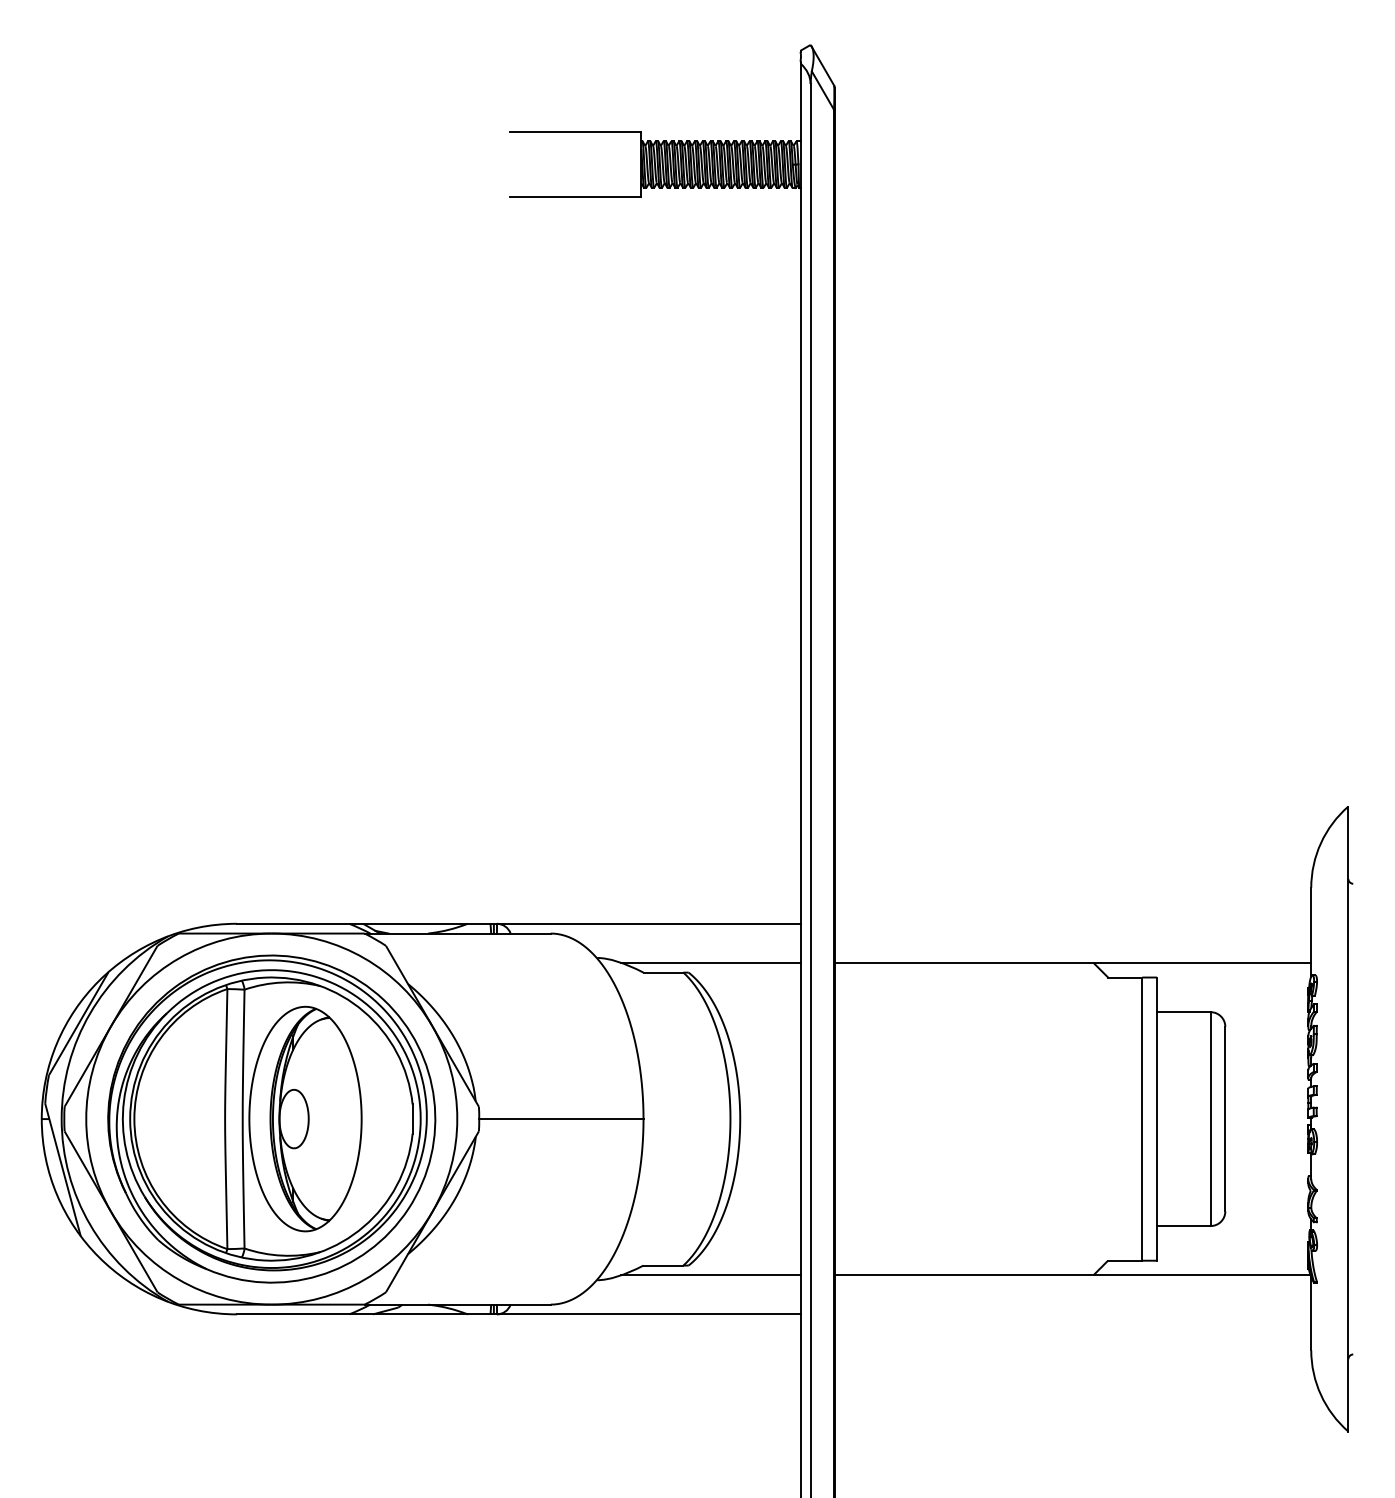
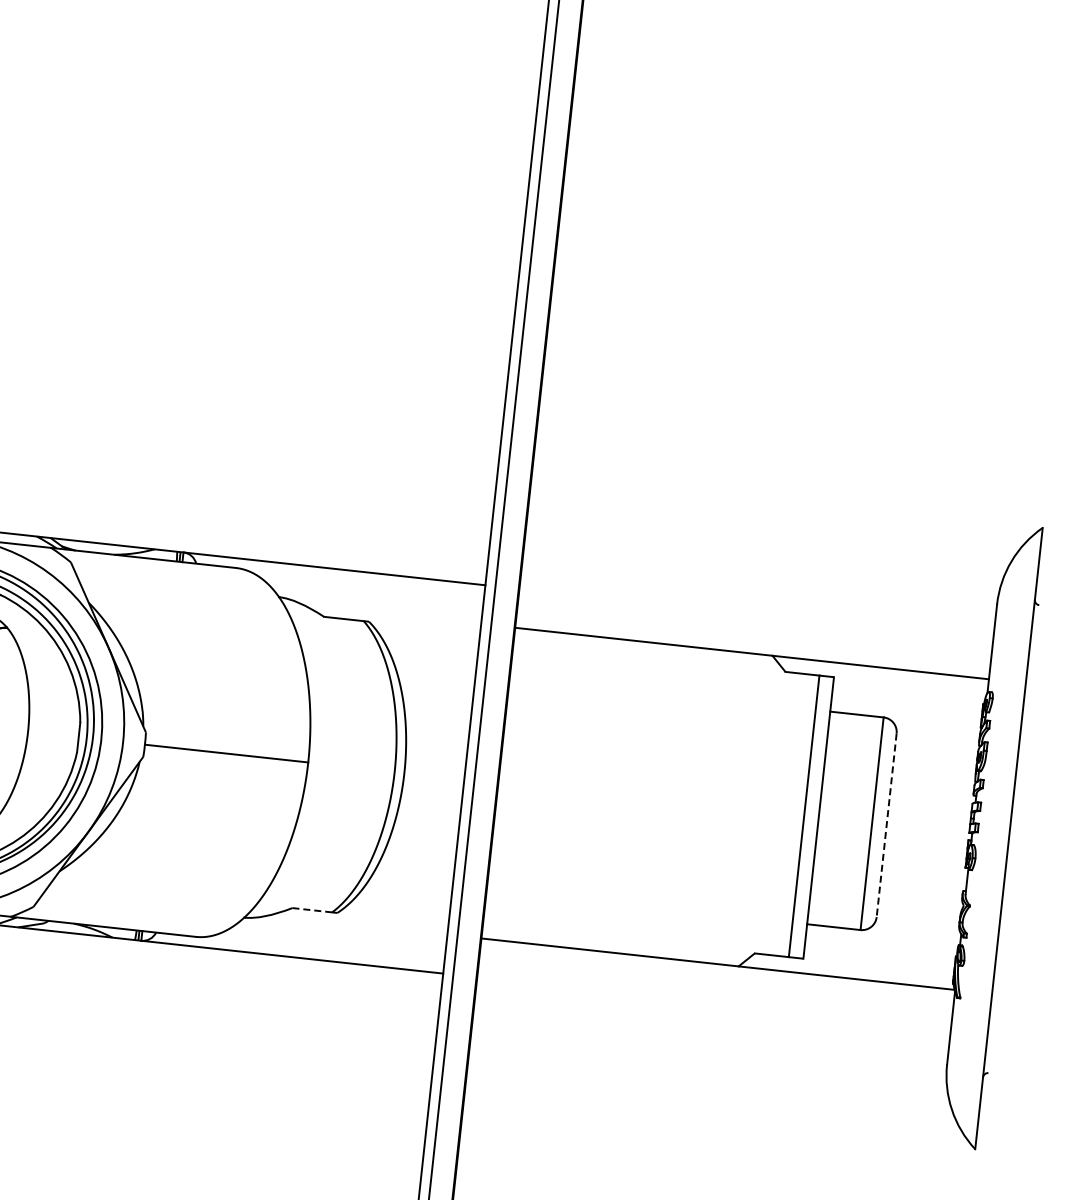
line: (710, 962) -> (391, 614), removed
line: (1225, 1119) -> (886, 825), solid -> dashed
line: (663, 1265) -> (312, 910), solid -> dashed
line: (710, 1275) -> (357, 925), removed

